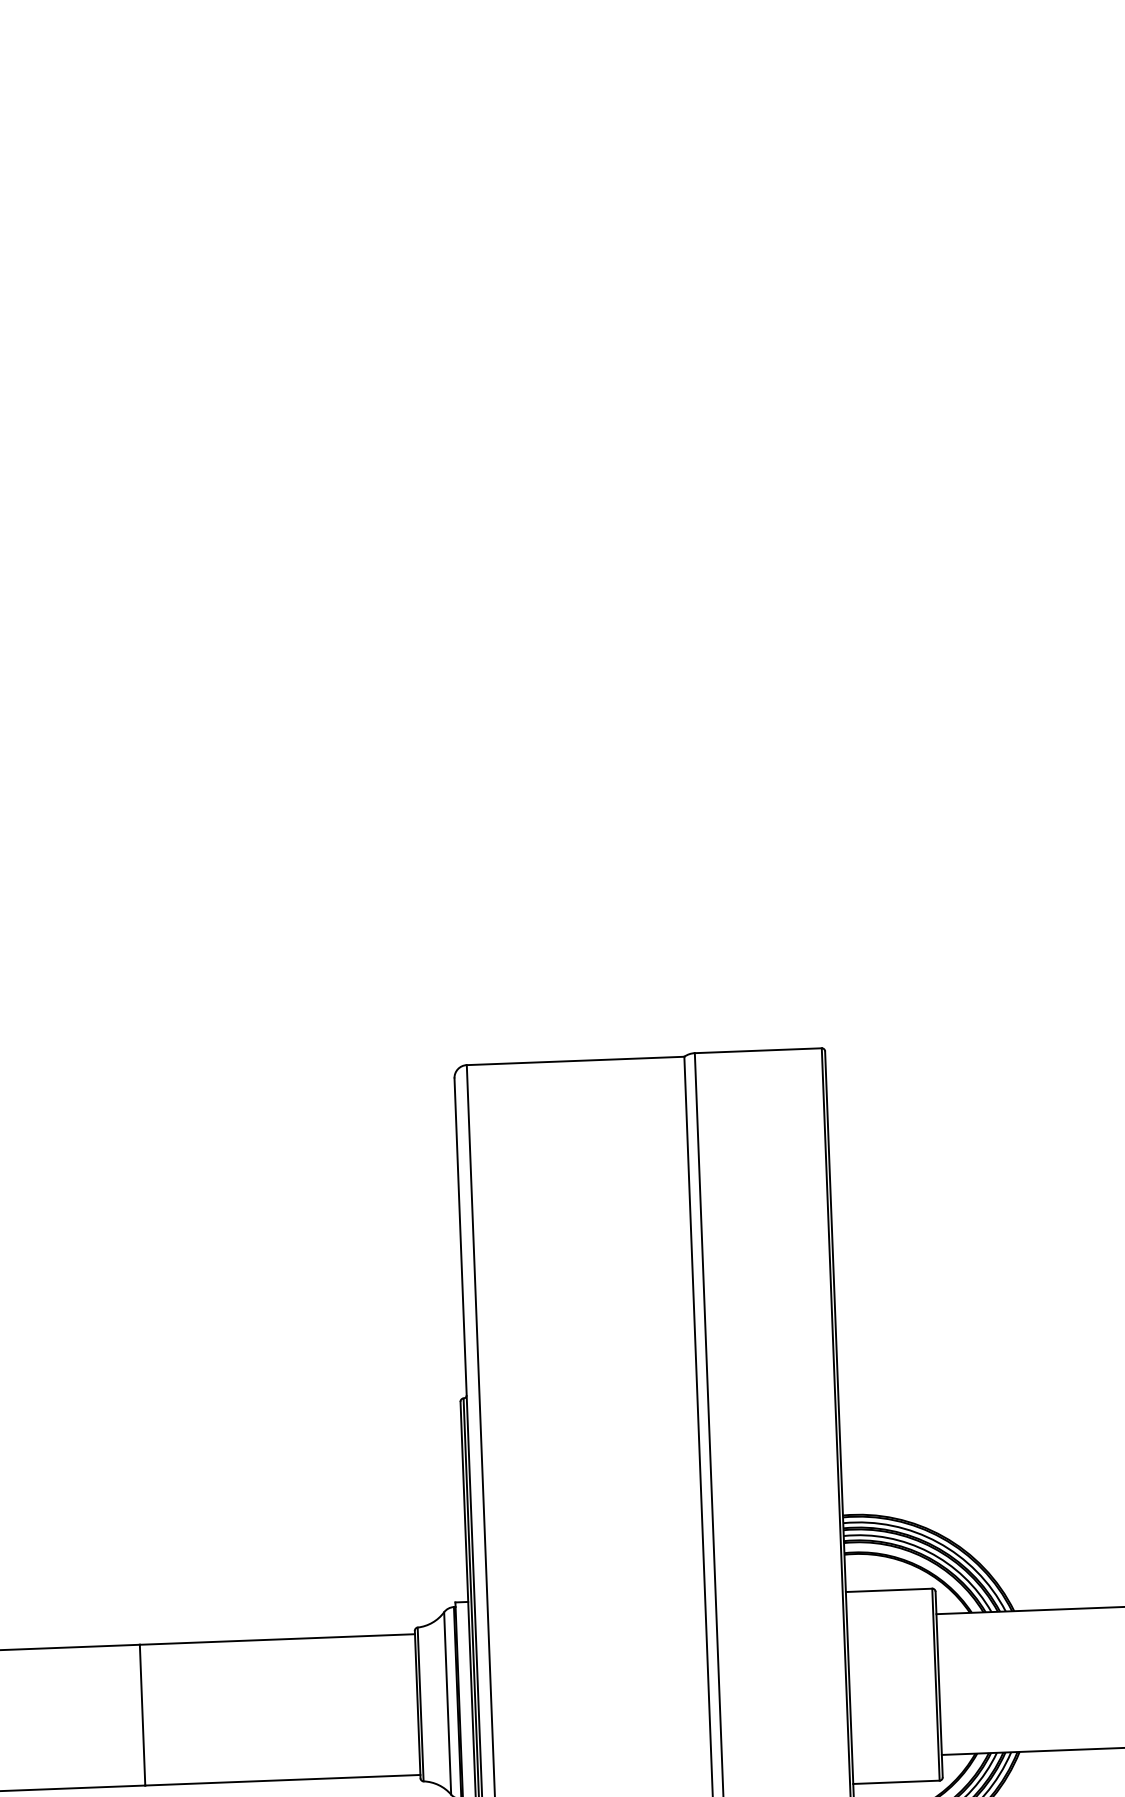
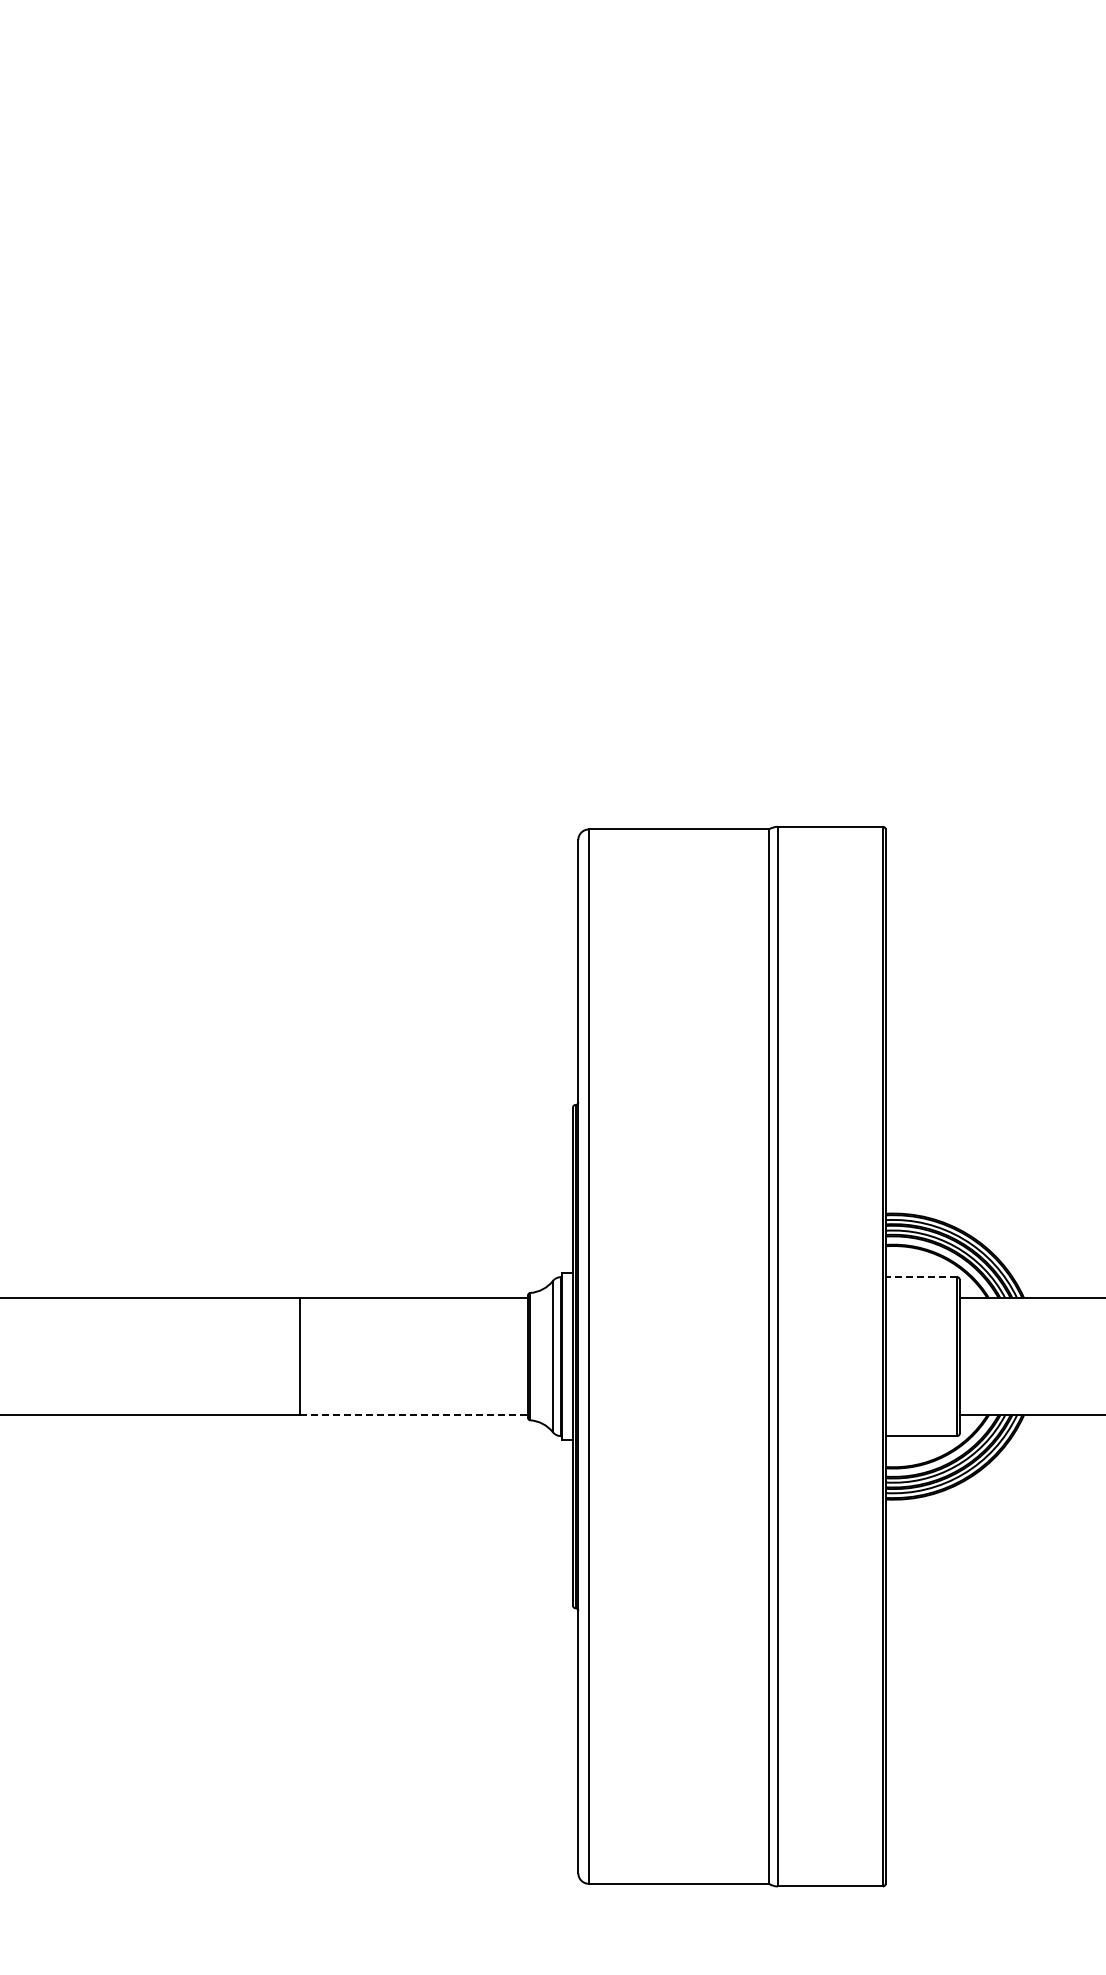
line: (889, 1590) -> (921, 1277), solid -> dashed
line: (283, 1779) -> (414, 1414), solid -> dashed

